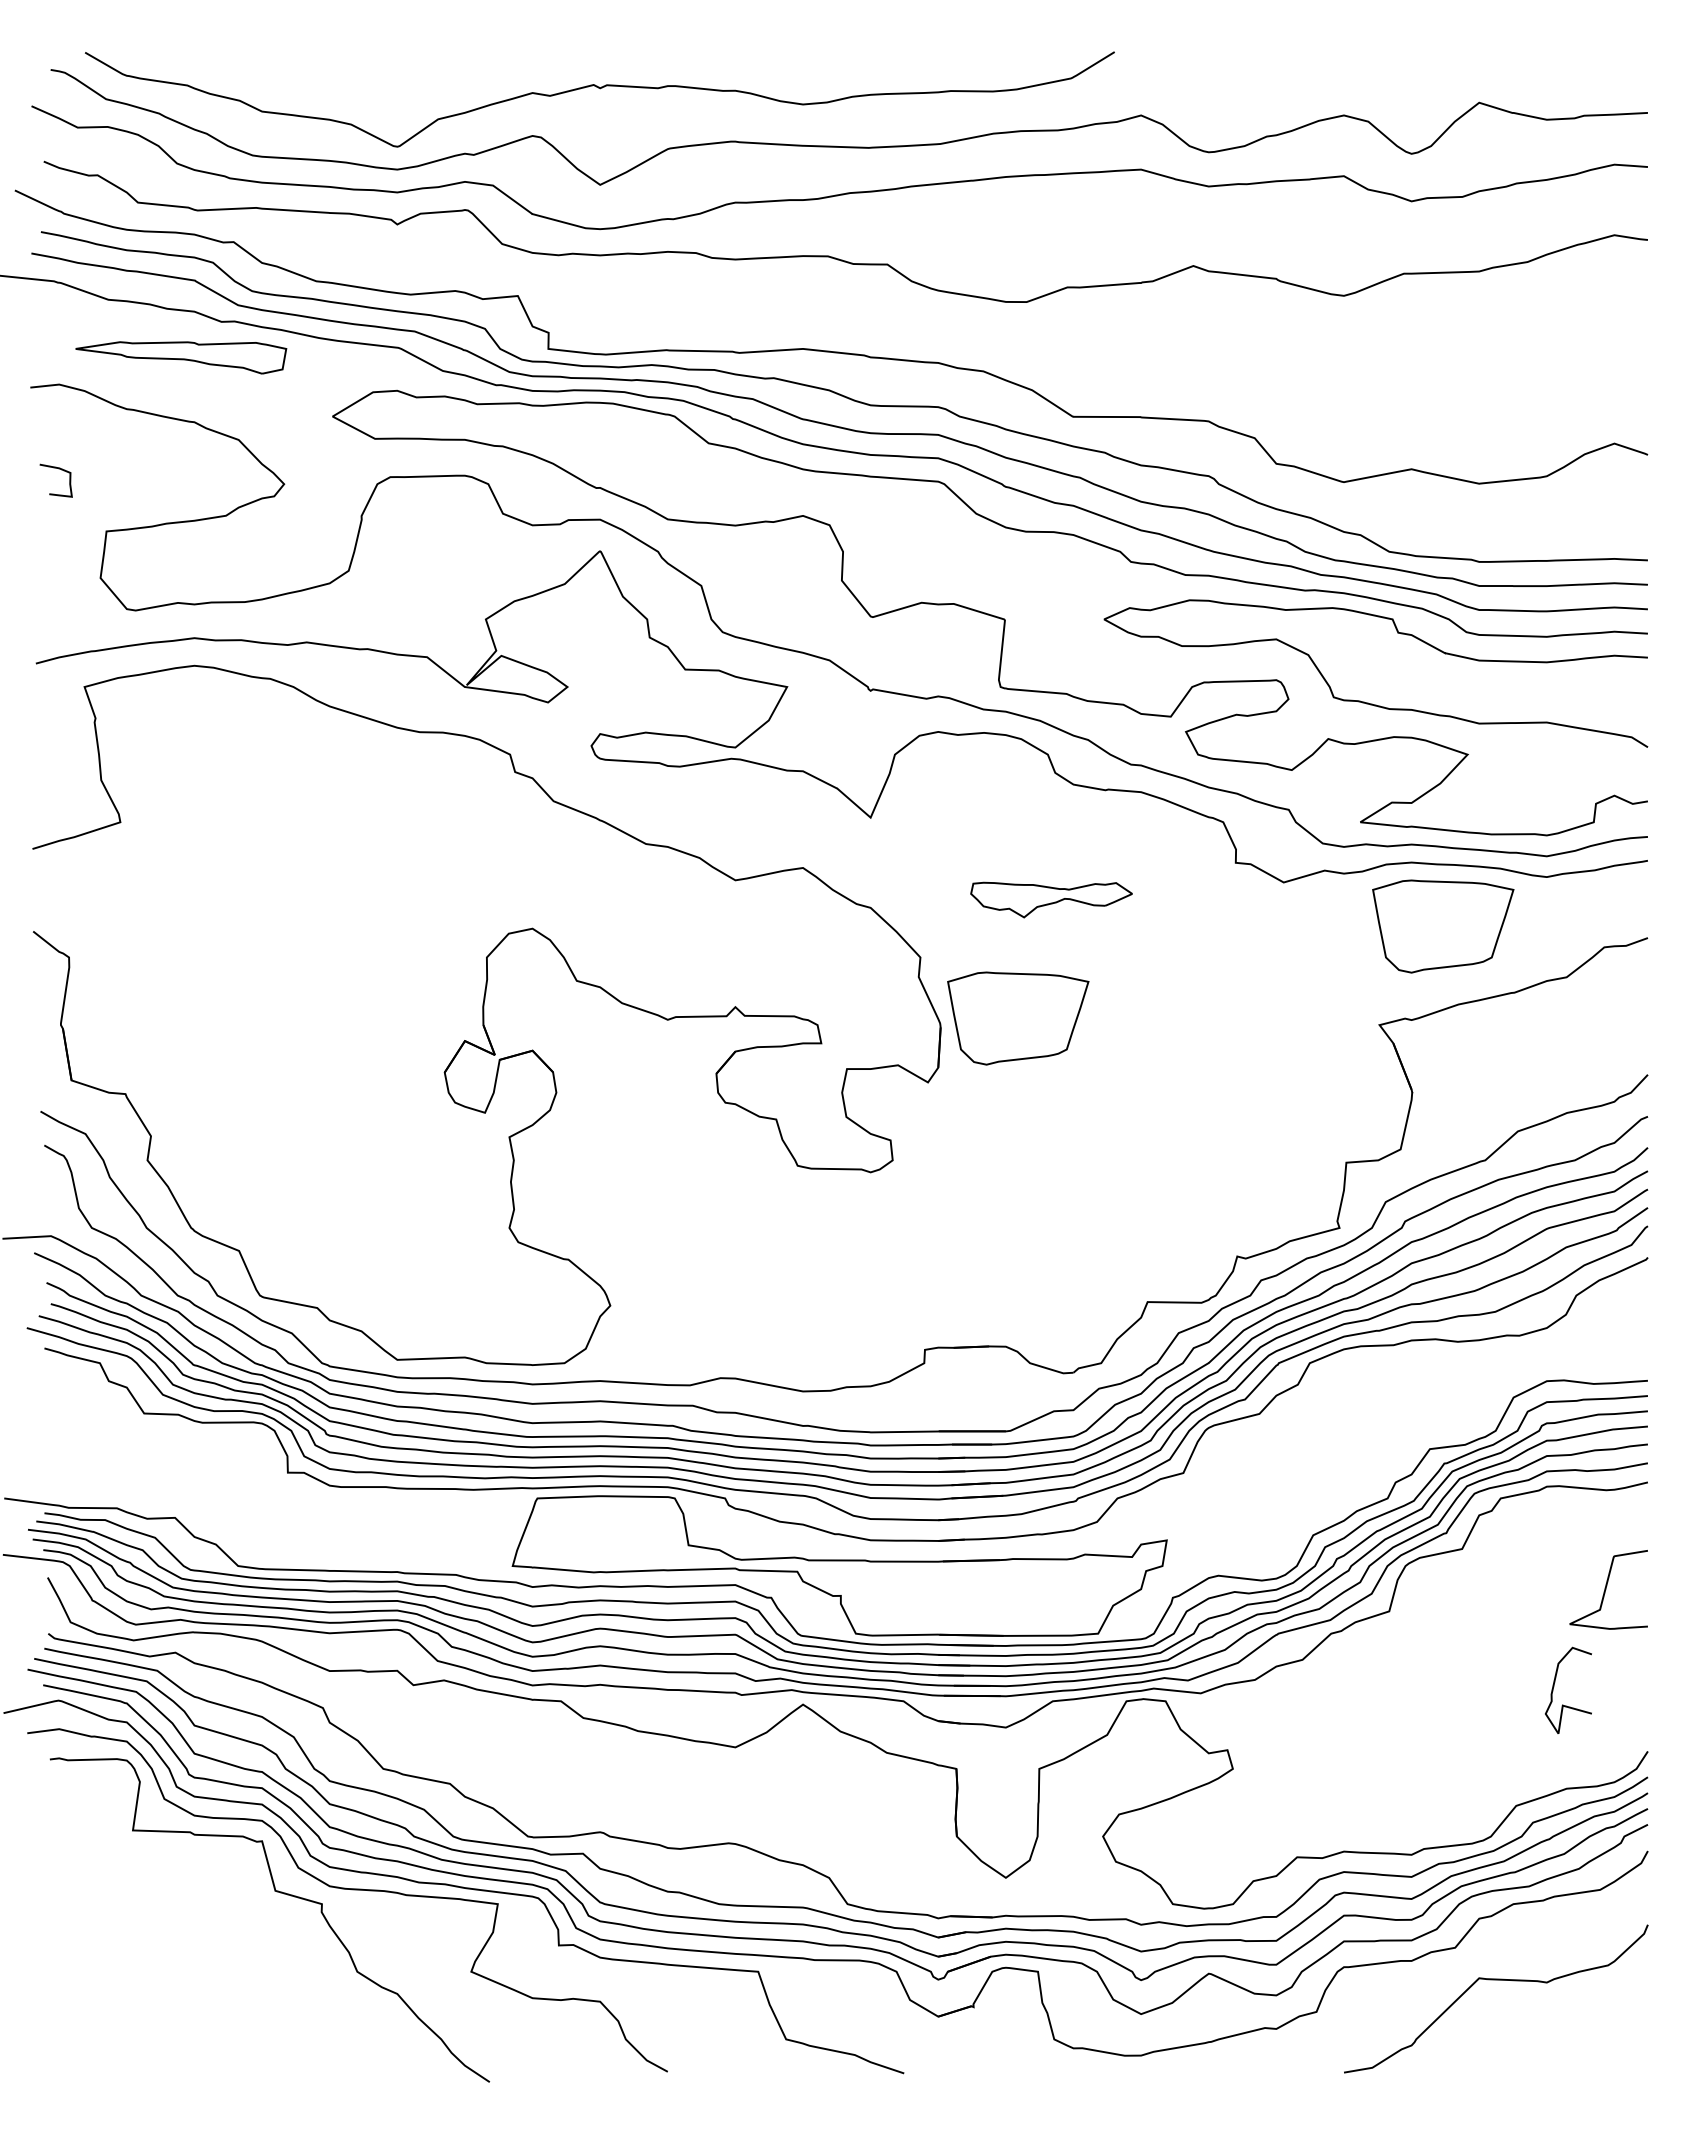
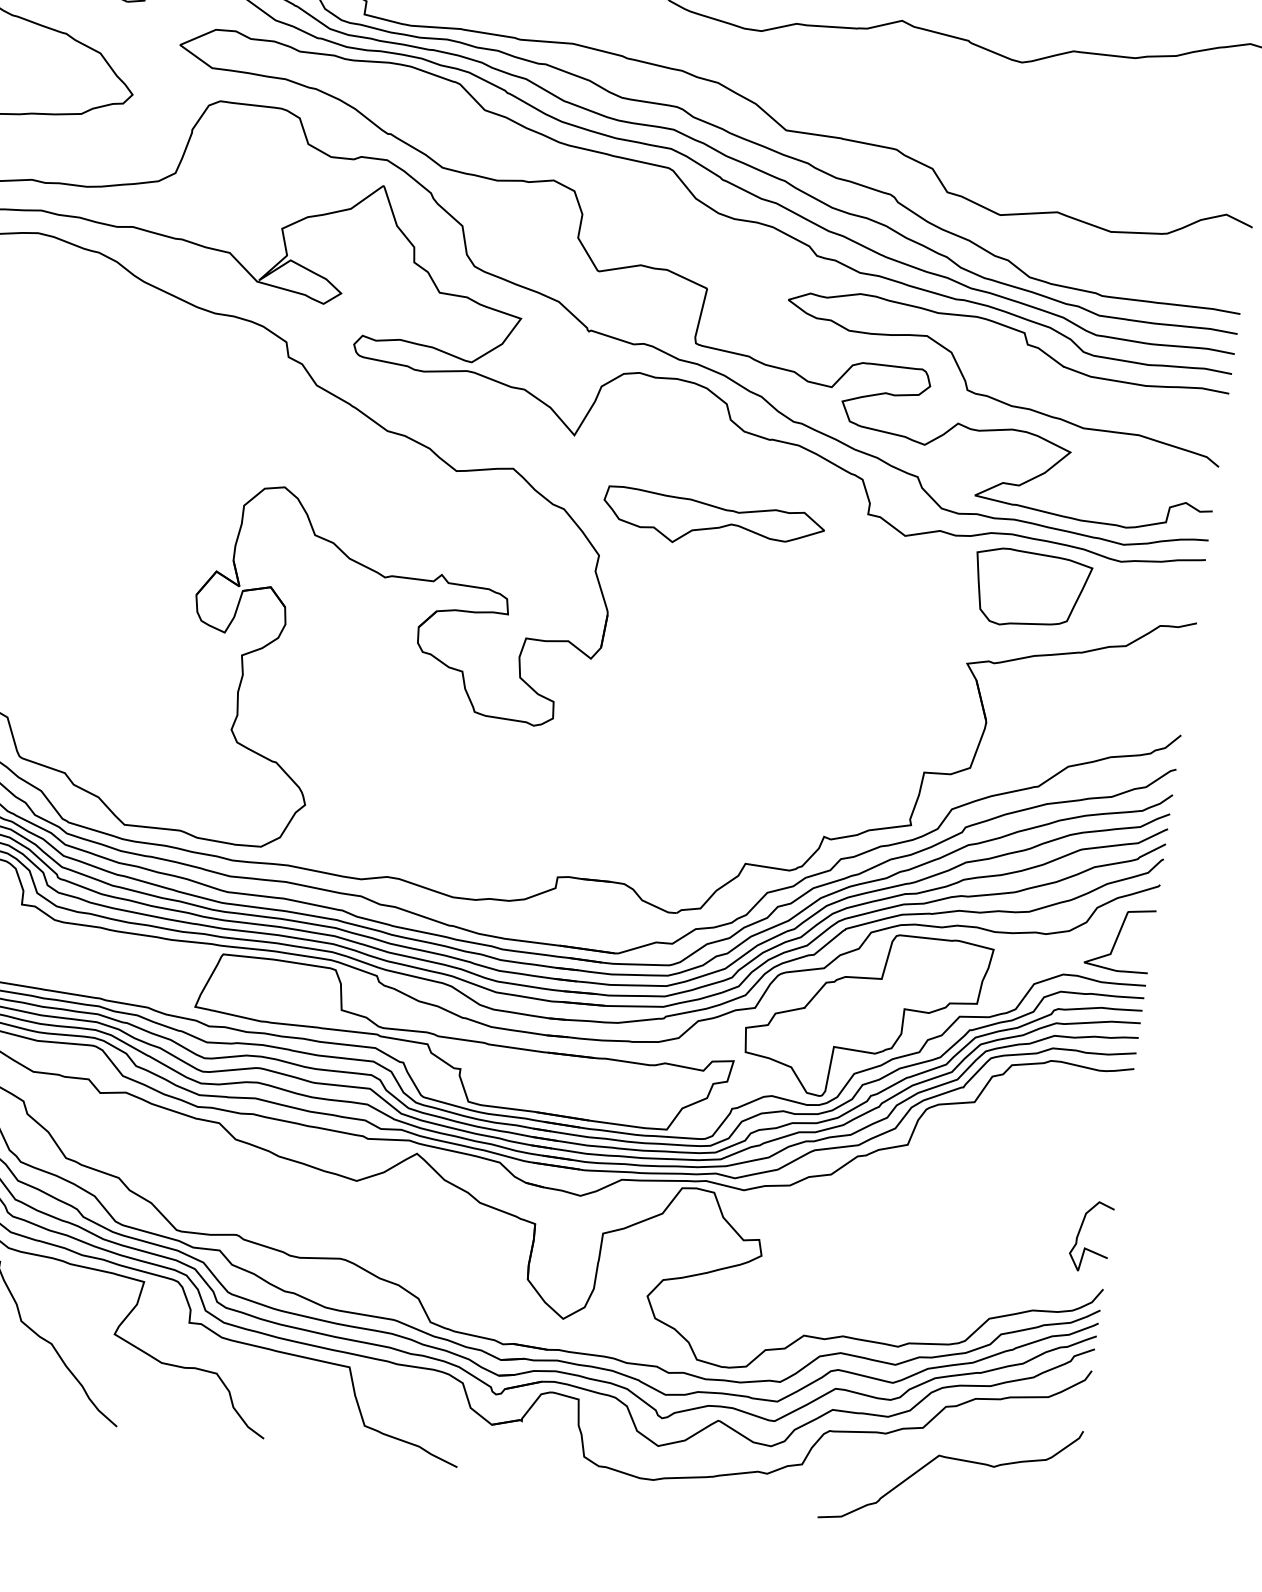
part: (1051, 899) -> (713, 523), size x1.67
part: (1018, 1018) -> (672, 616), removed
part: (1317, 1462) -> (866, 1014), added
curve: (1606, 1589) -> (1118, 938), moved
curve: (1554, 1686) -> (1080, 1231), moved

